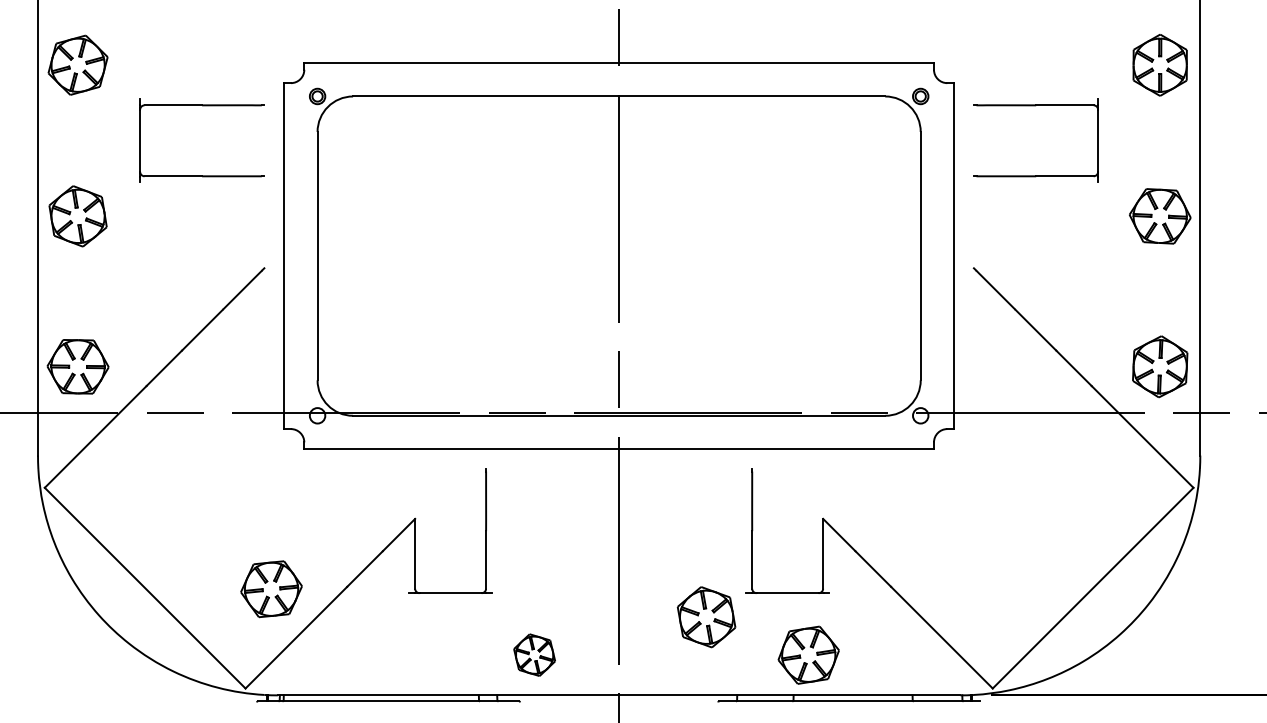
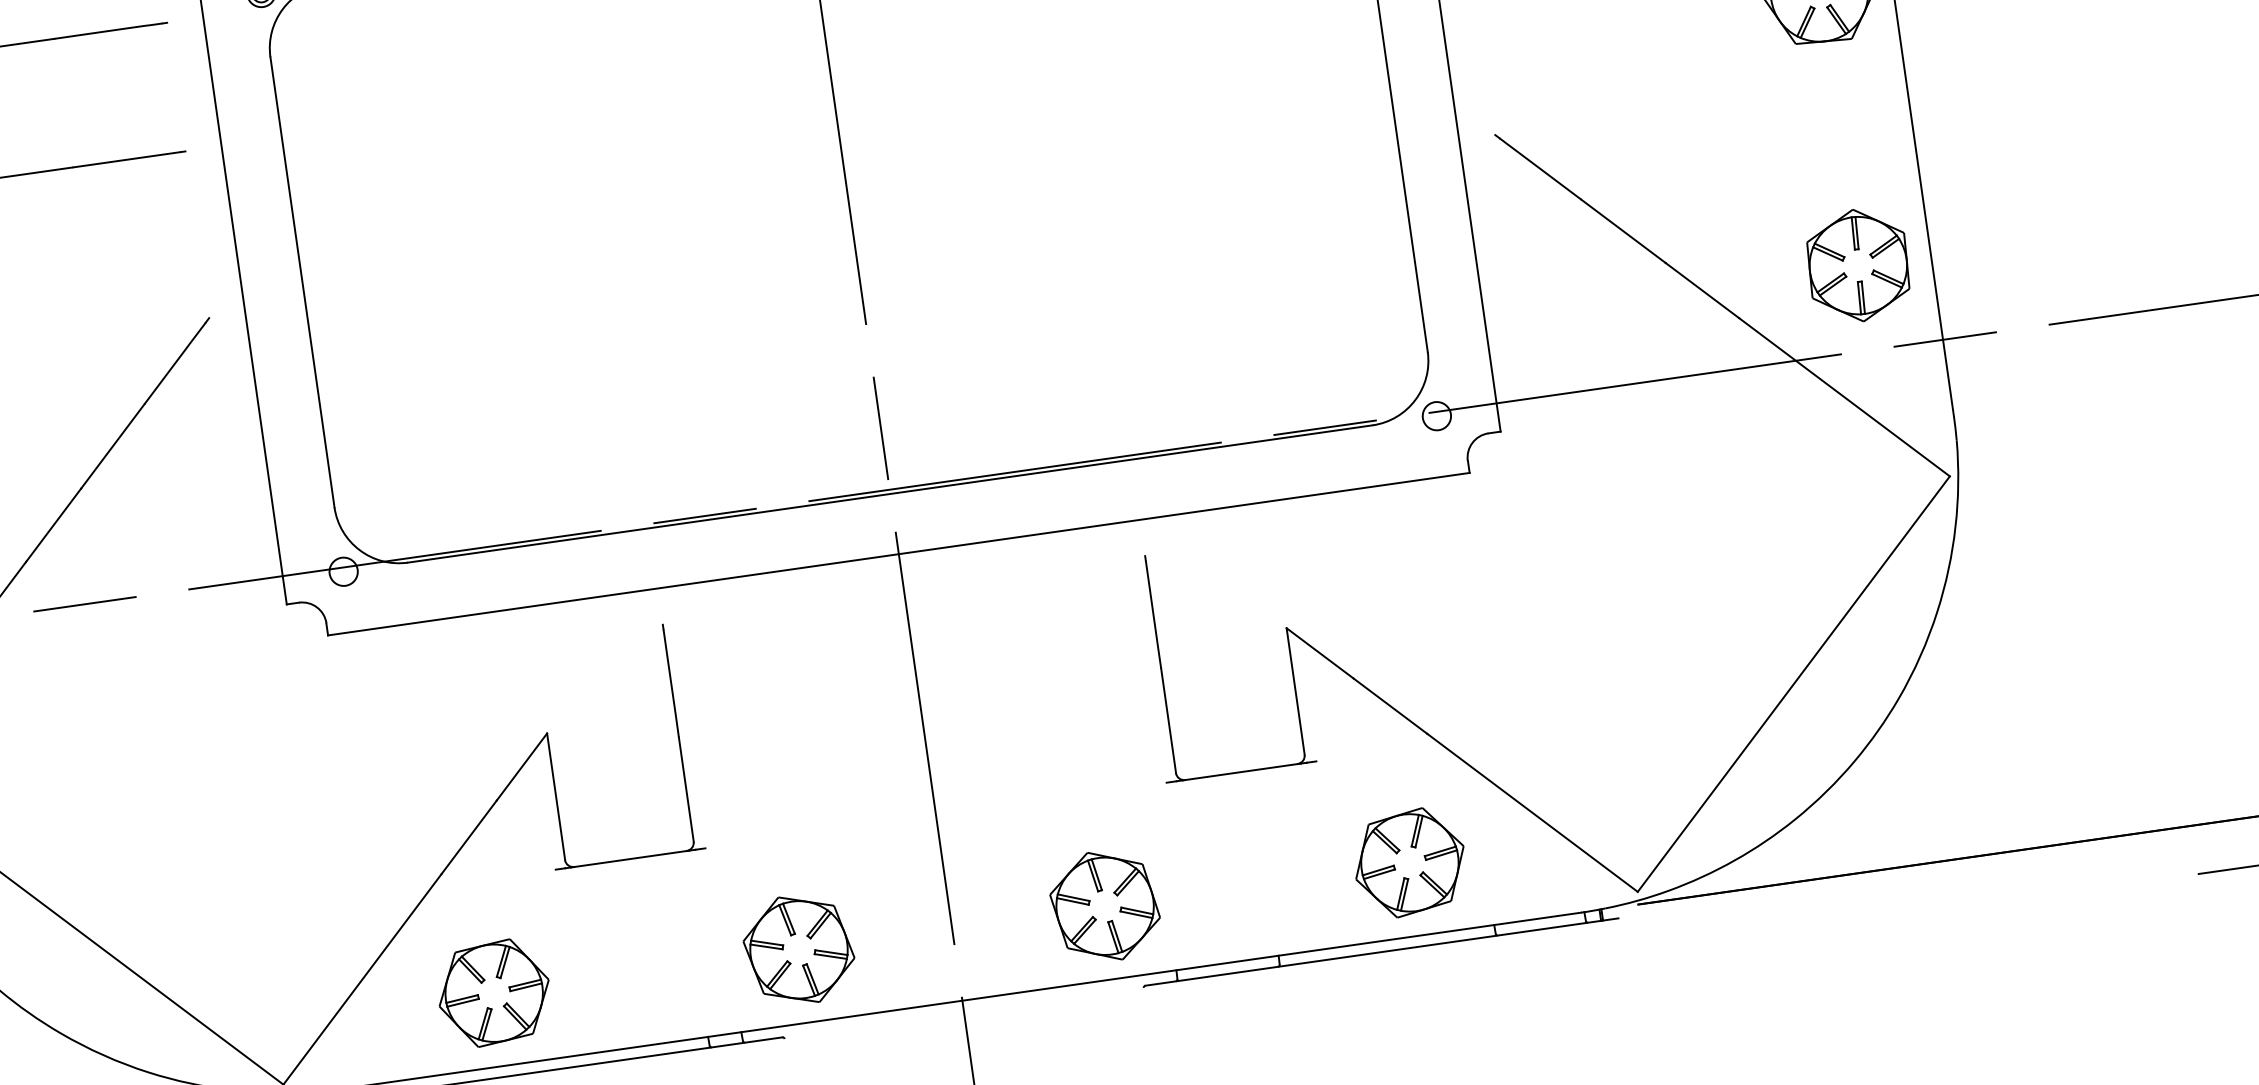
part: (271, 589) -> (494, 993), moved
part: (706, 617) -> (1104, 906), moved
part: (534, 654) -> (798, 948), size x1.43
part: (808, 654) -> (1409, 861), moved

